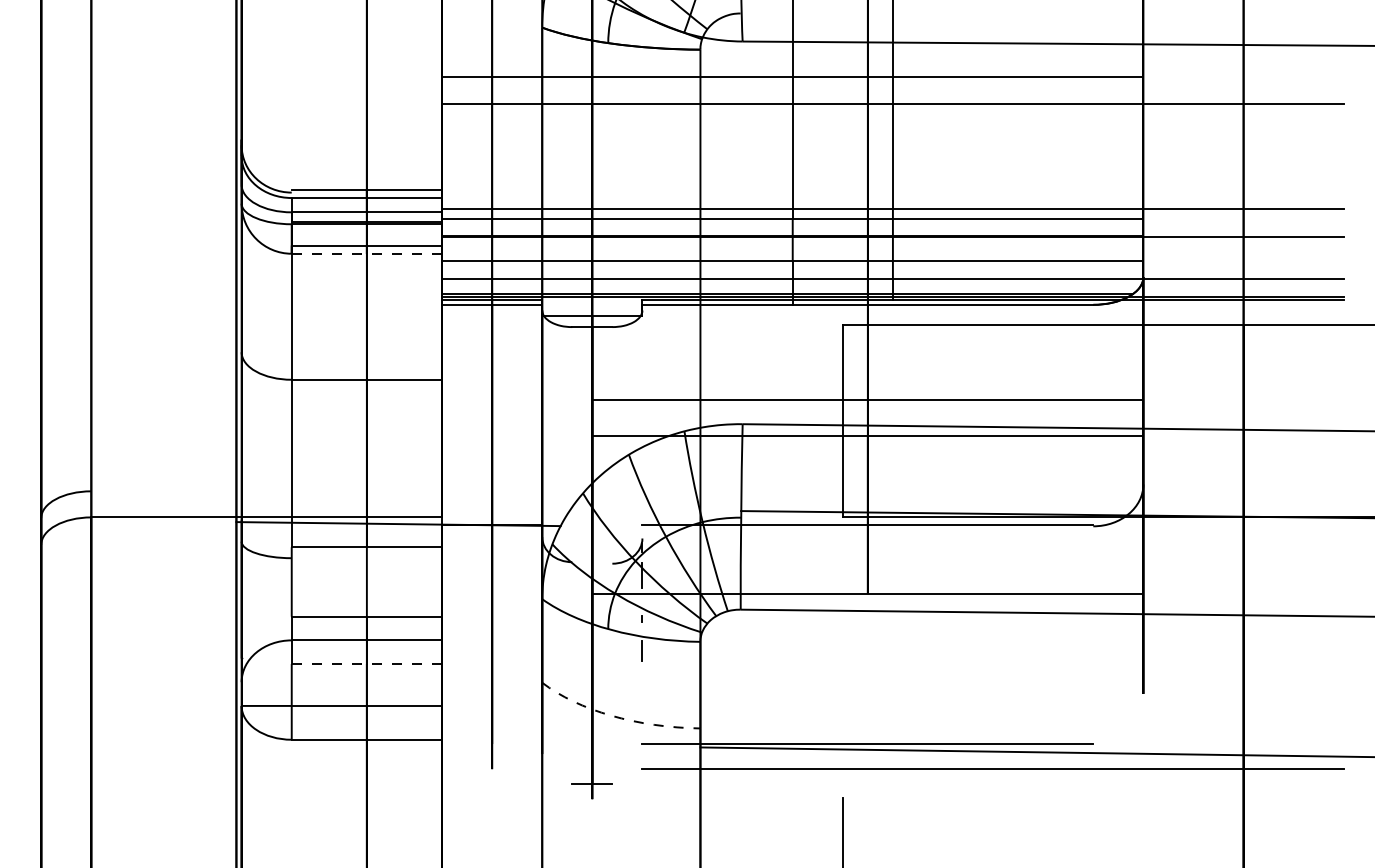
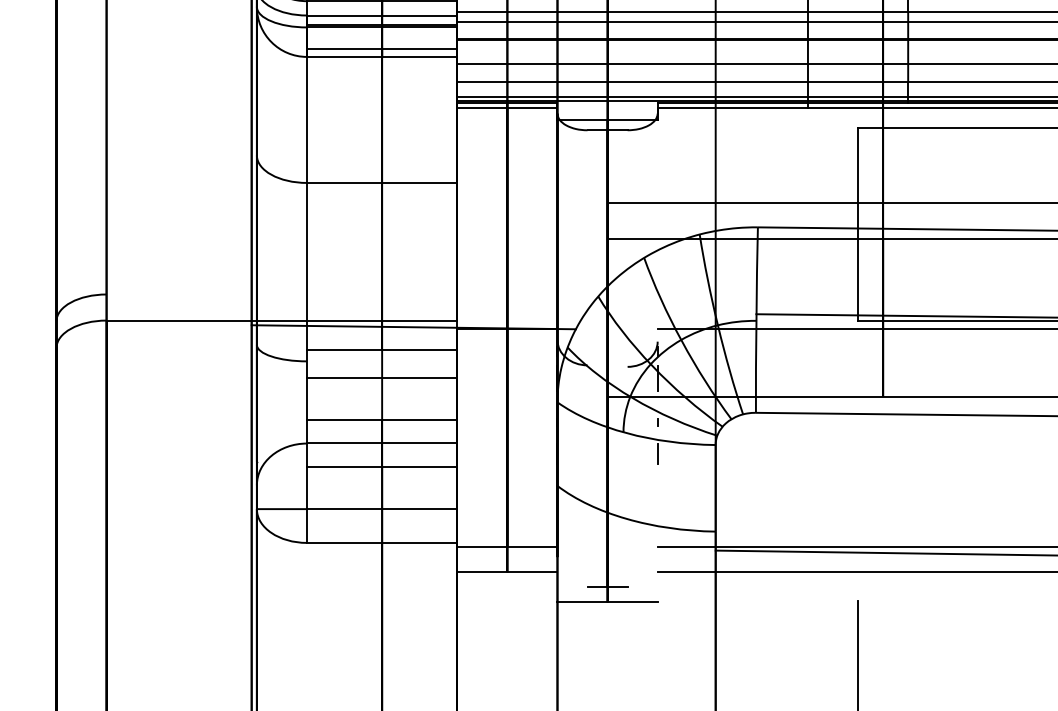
line: (367, 253) -> (382, 56), dashed -> solid
line: (366, 574) -> (381, 377), added
line: (366, 664) -> (381, 467), dashed -> solid
arc: (618, 717) -> (633, 520), dashed -> solid
line: (492, 743) -> (507, 546), added
line: (492, 768) -> (507, 571), added
line: (592, 799) -> (607, 602), added

